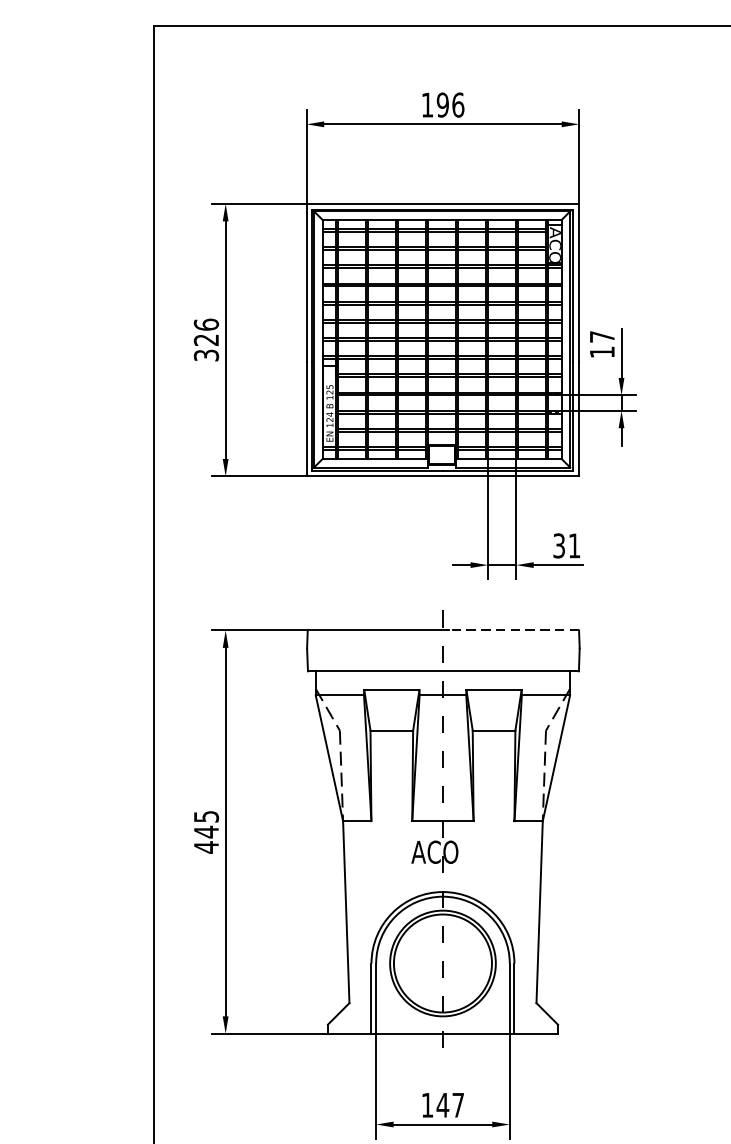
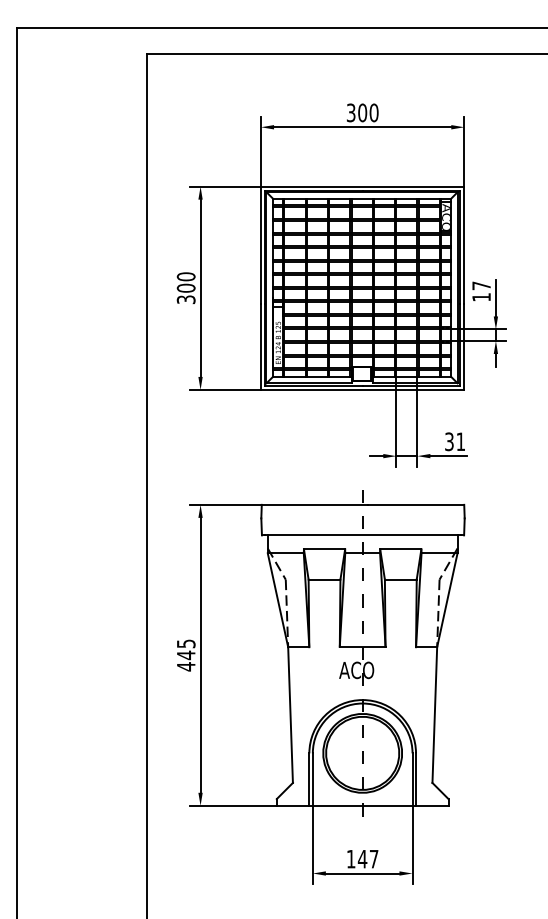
text: (442, 104) -> (362, 112), 196 -> 300
text: (205, 332) -> (185, 282), 326 -> 300
line: (513, 629) -> (415, 504), dashed -> solid

